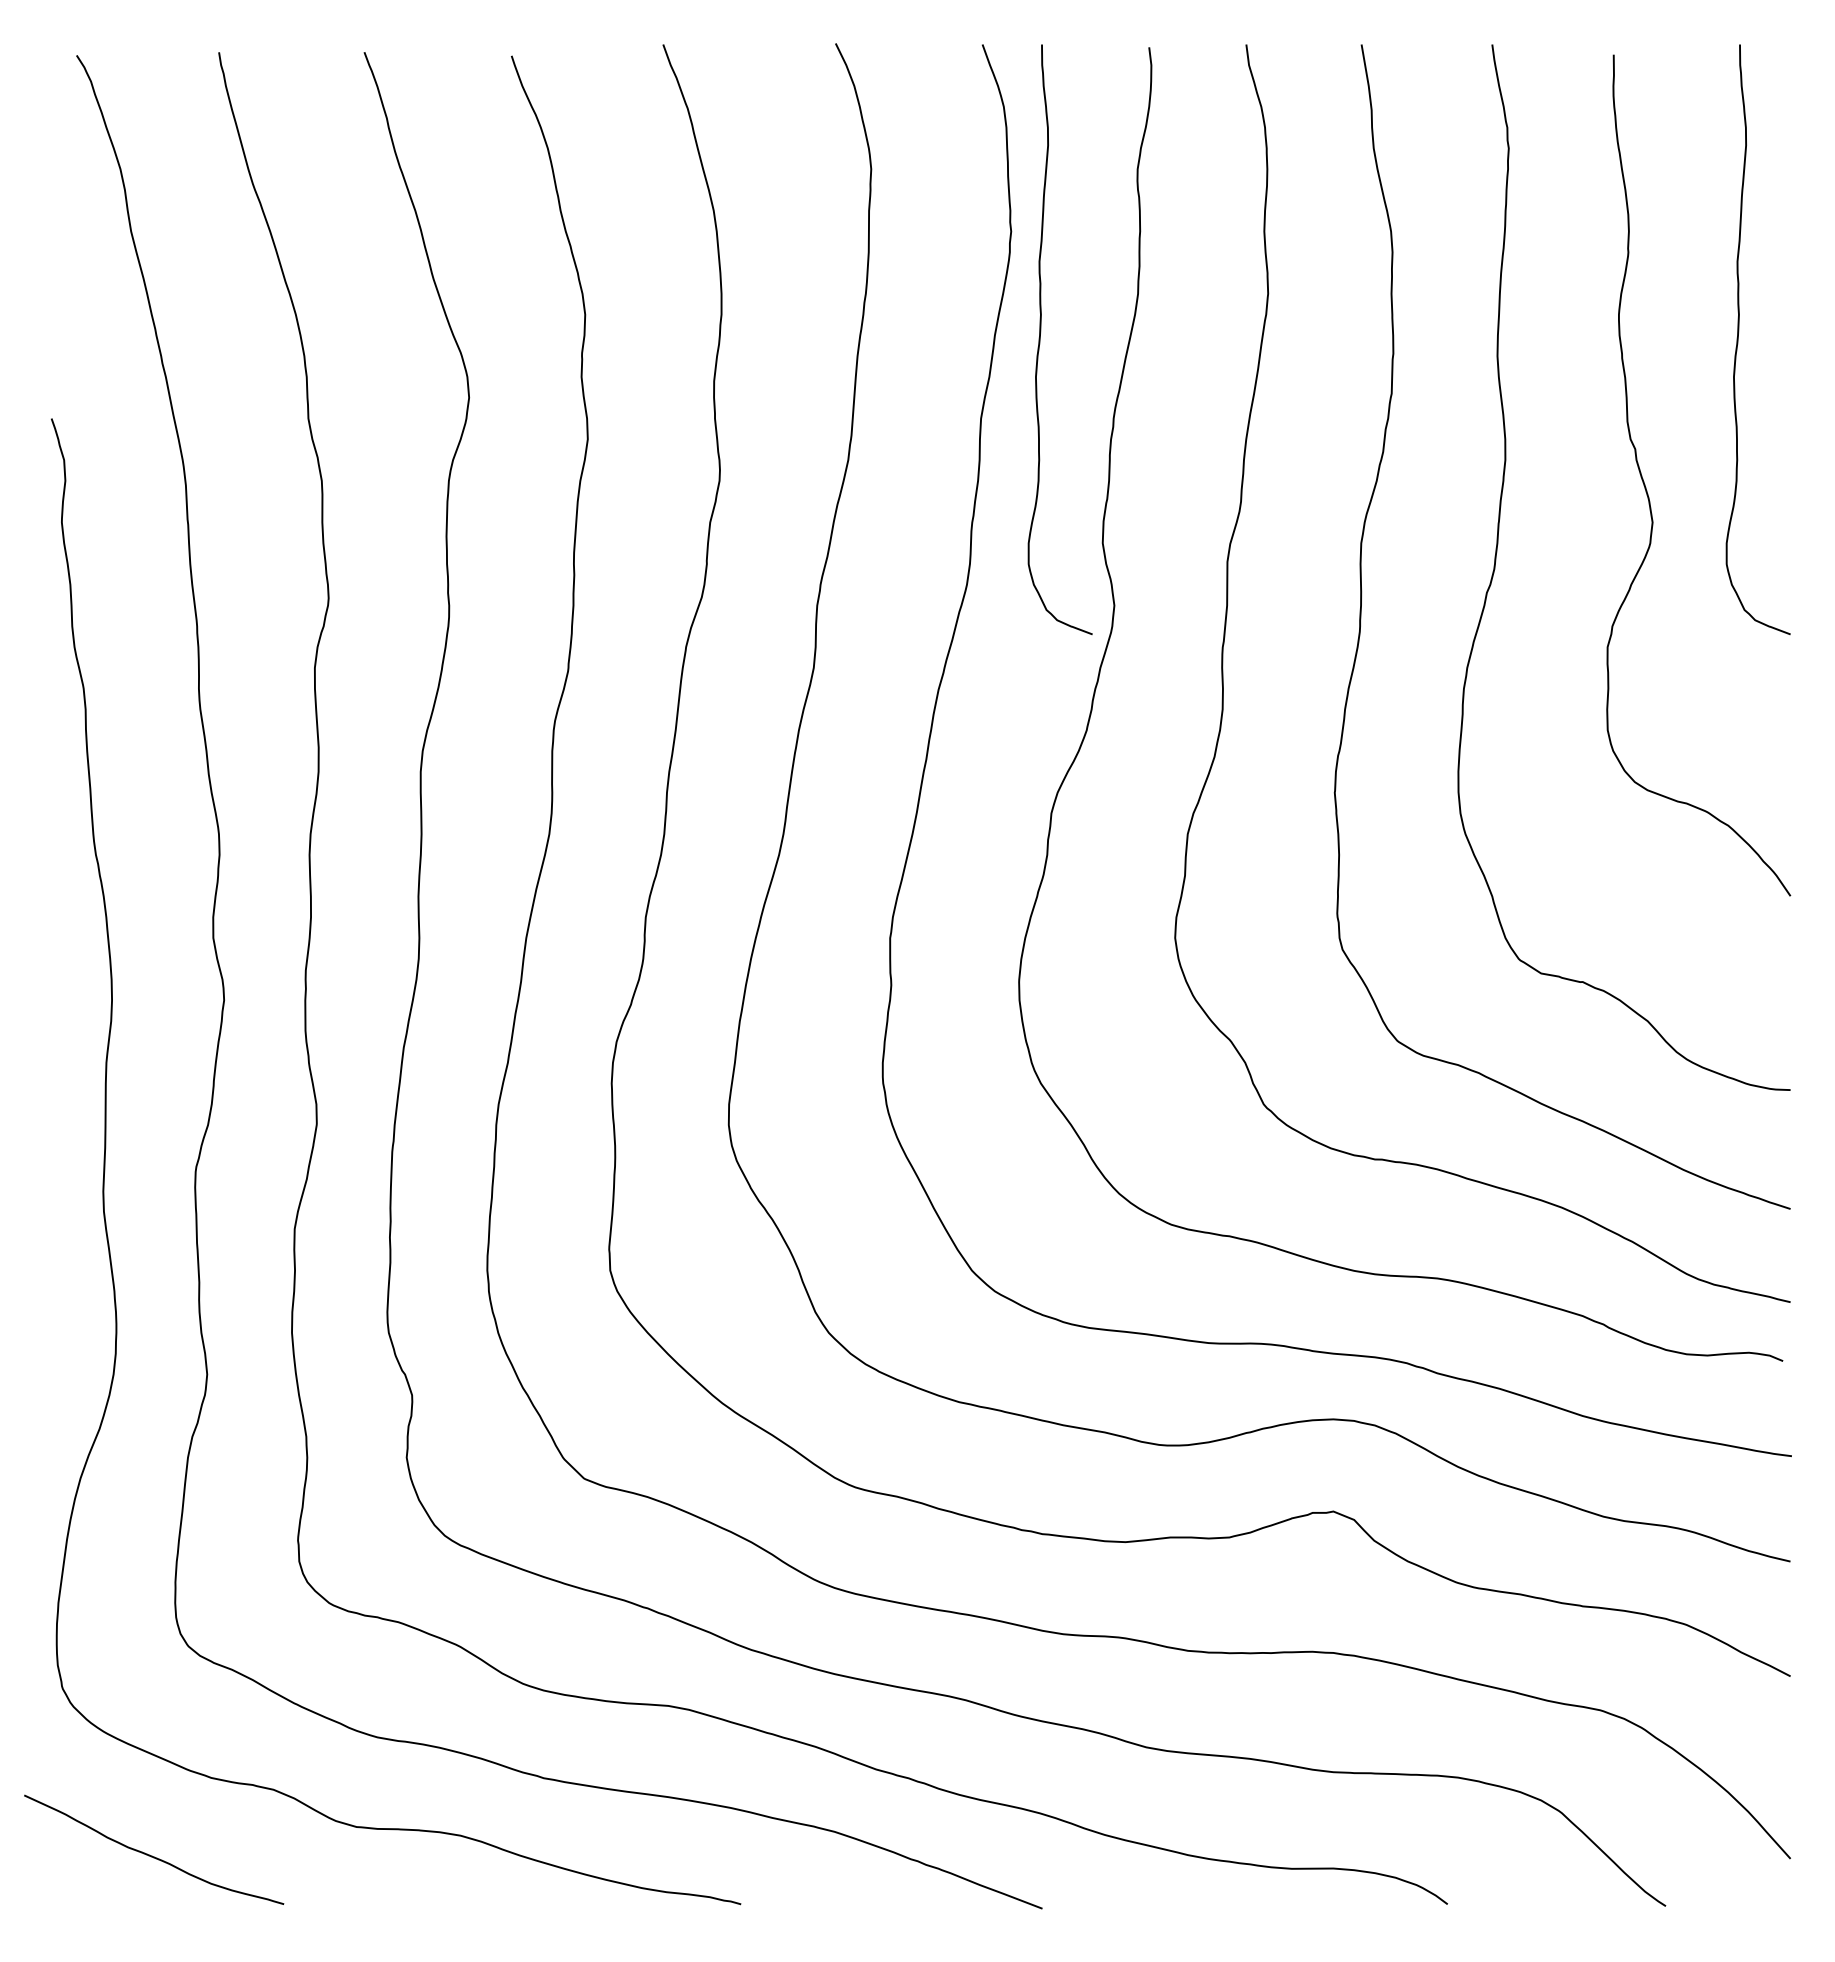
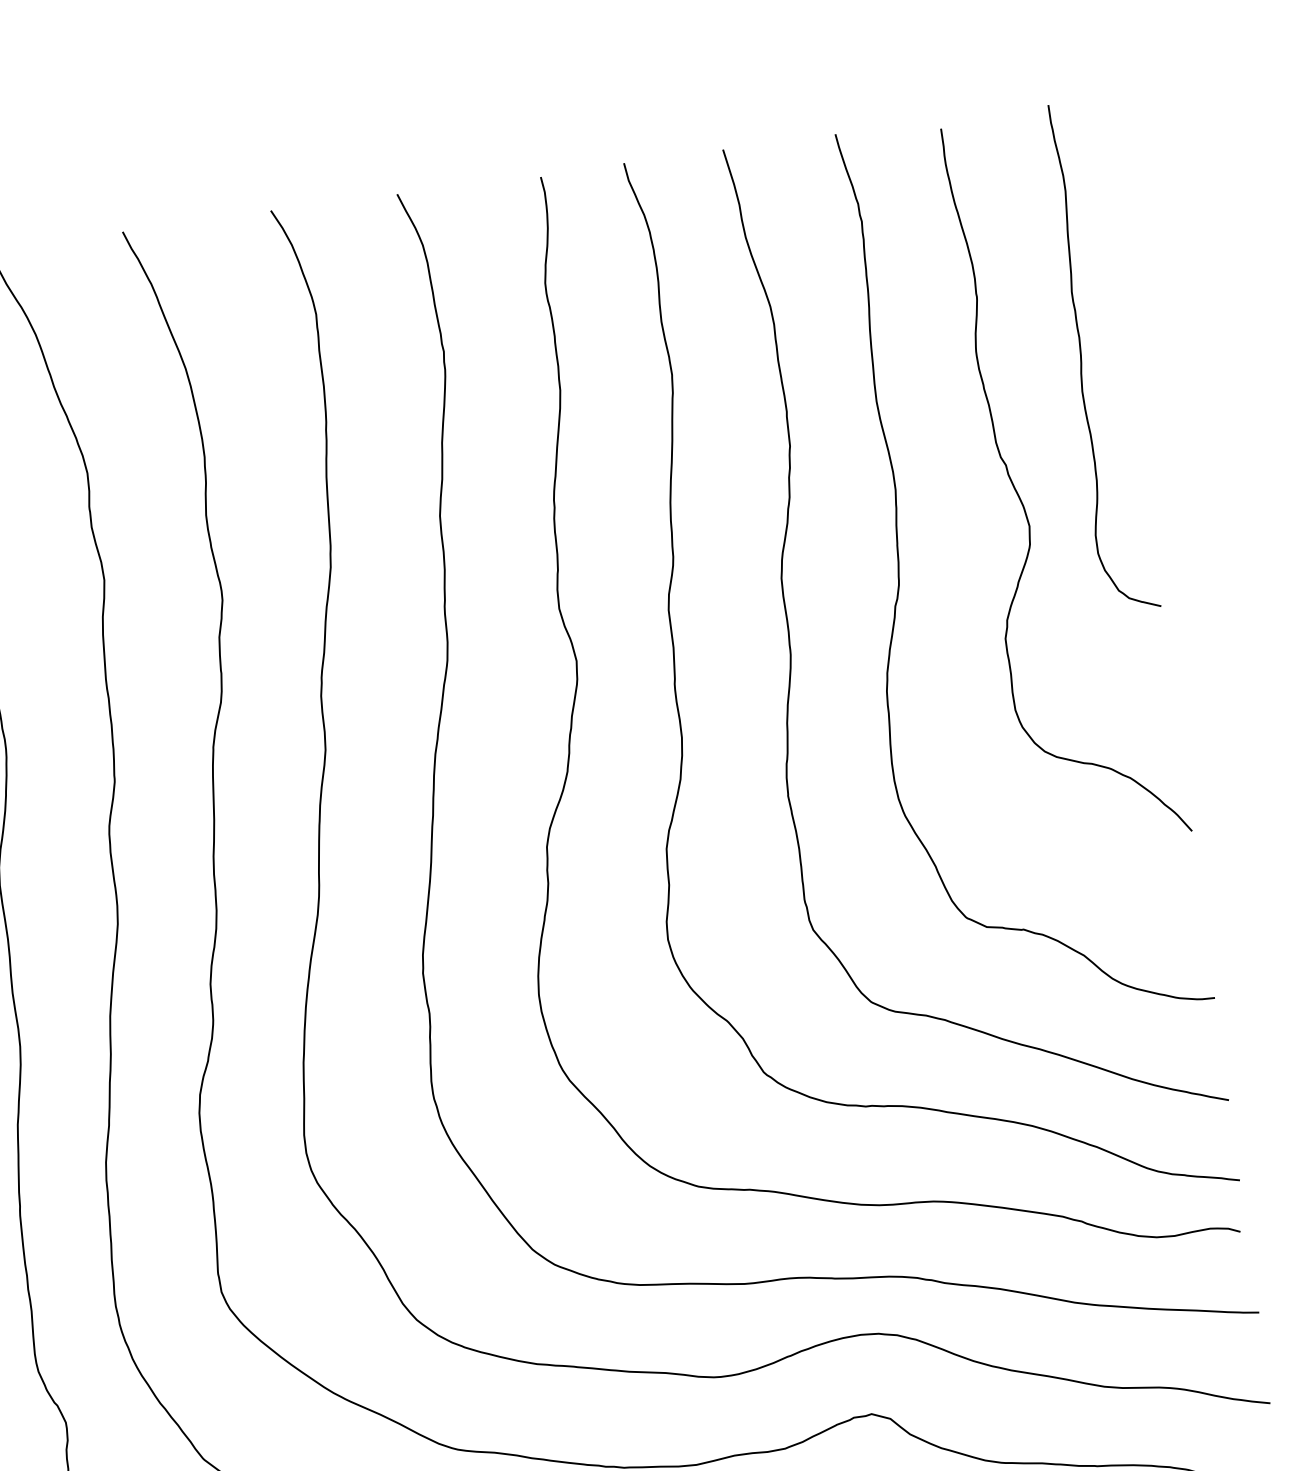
curve: (1040, 339) -> (481, 441), removed

